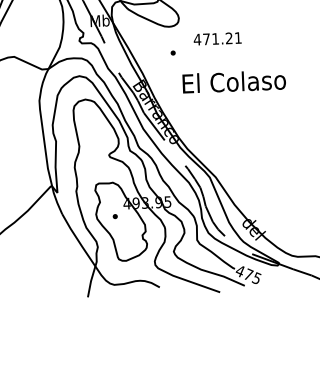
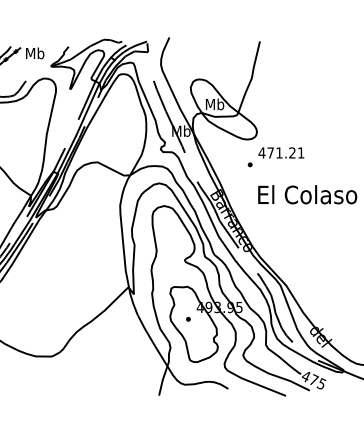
text: (217, 38) -> (281, 152), moved

